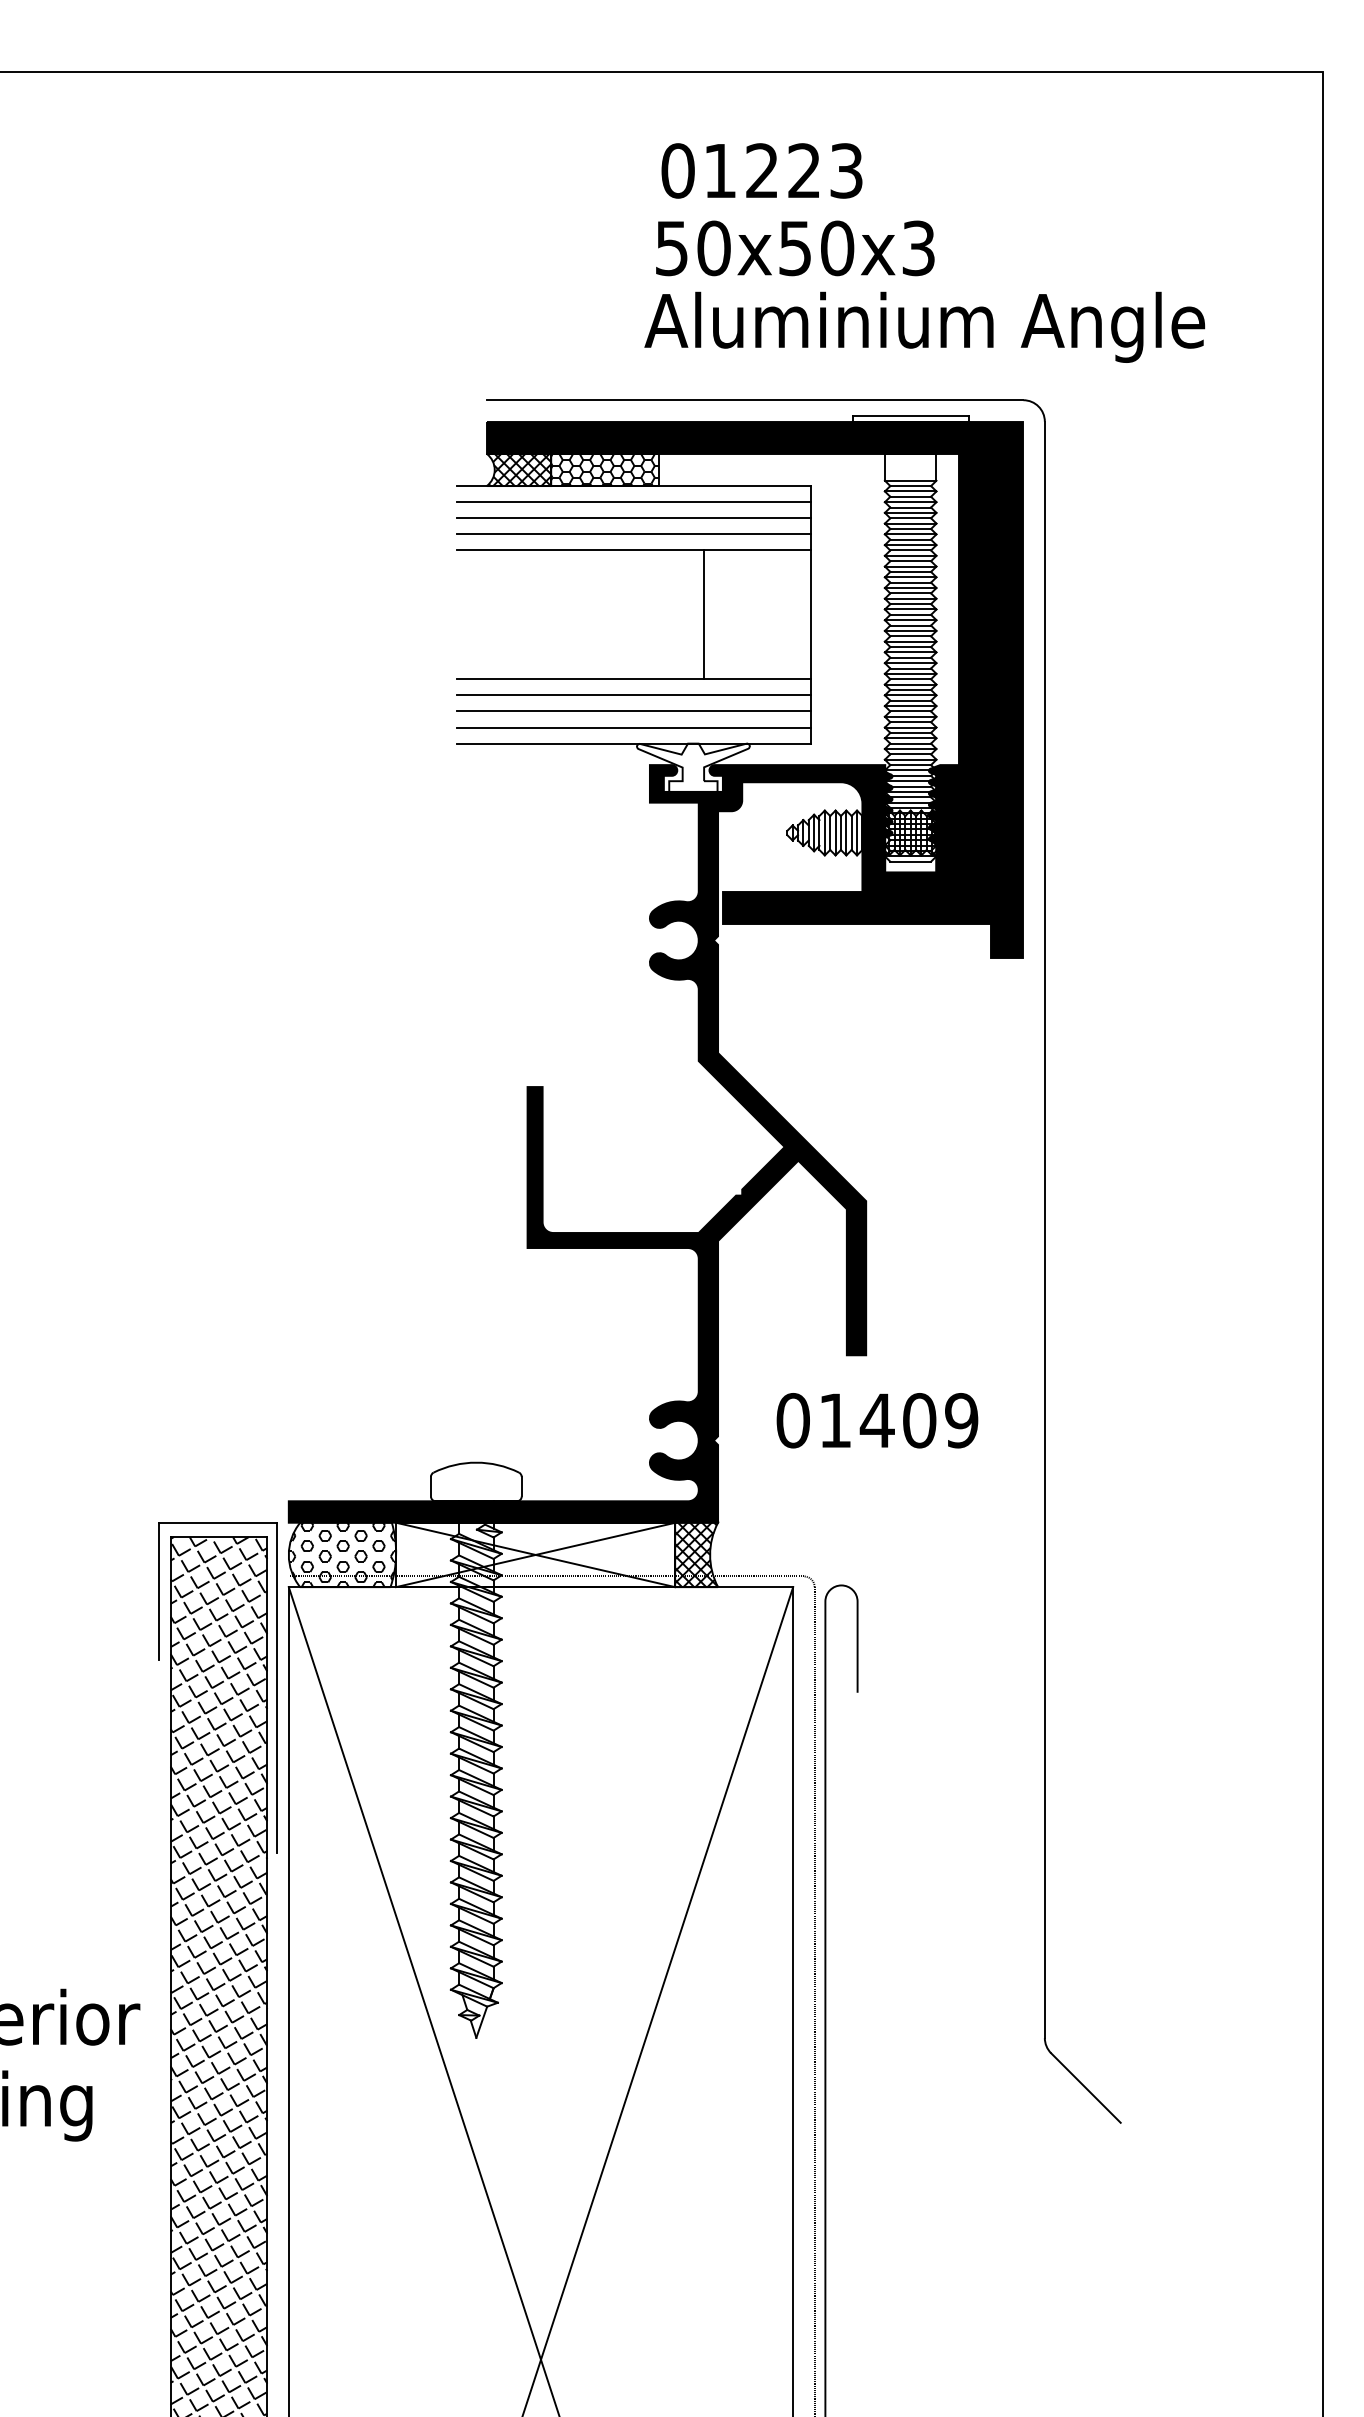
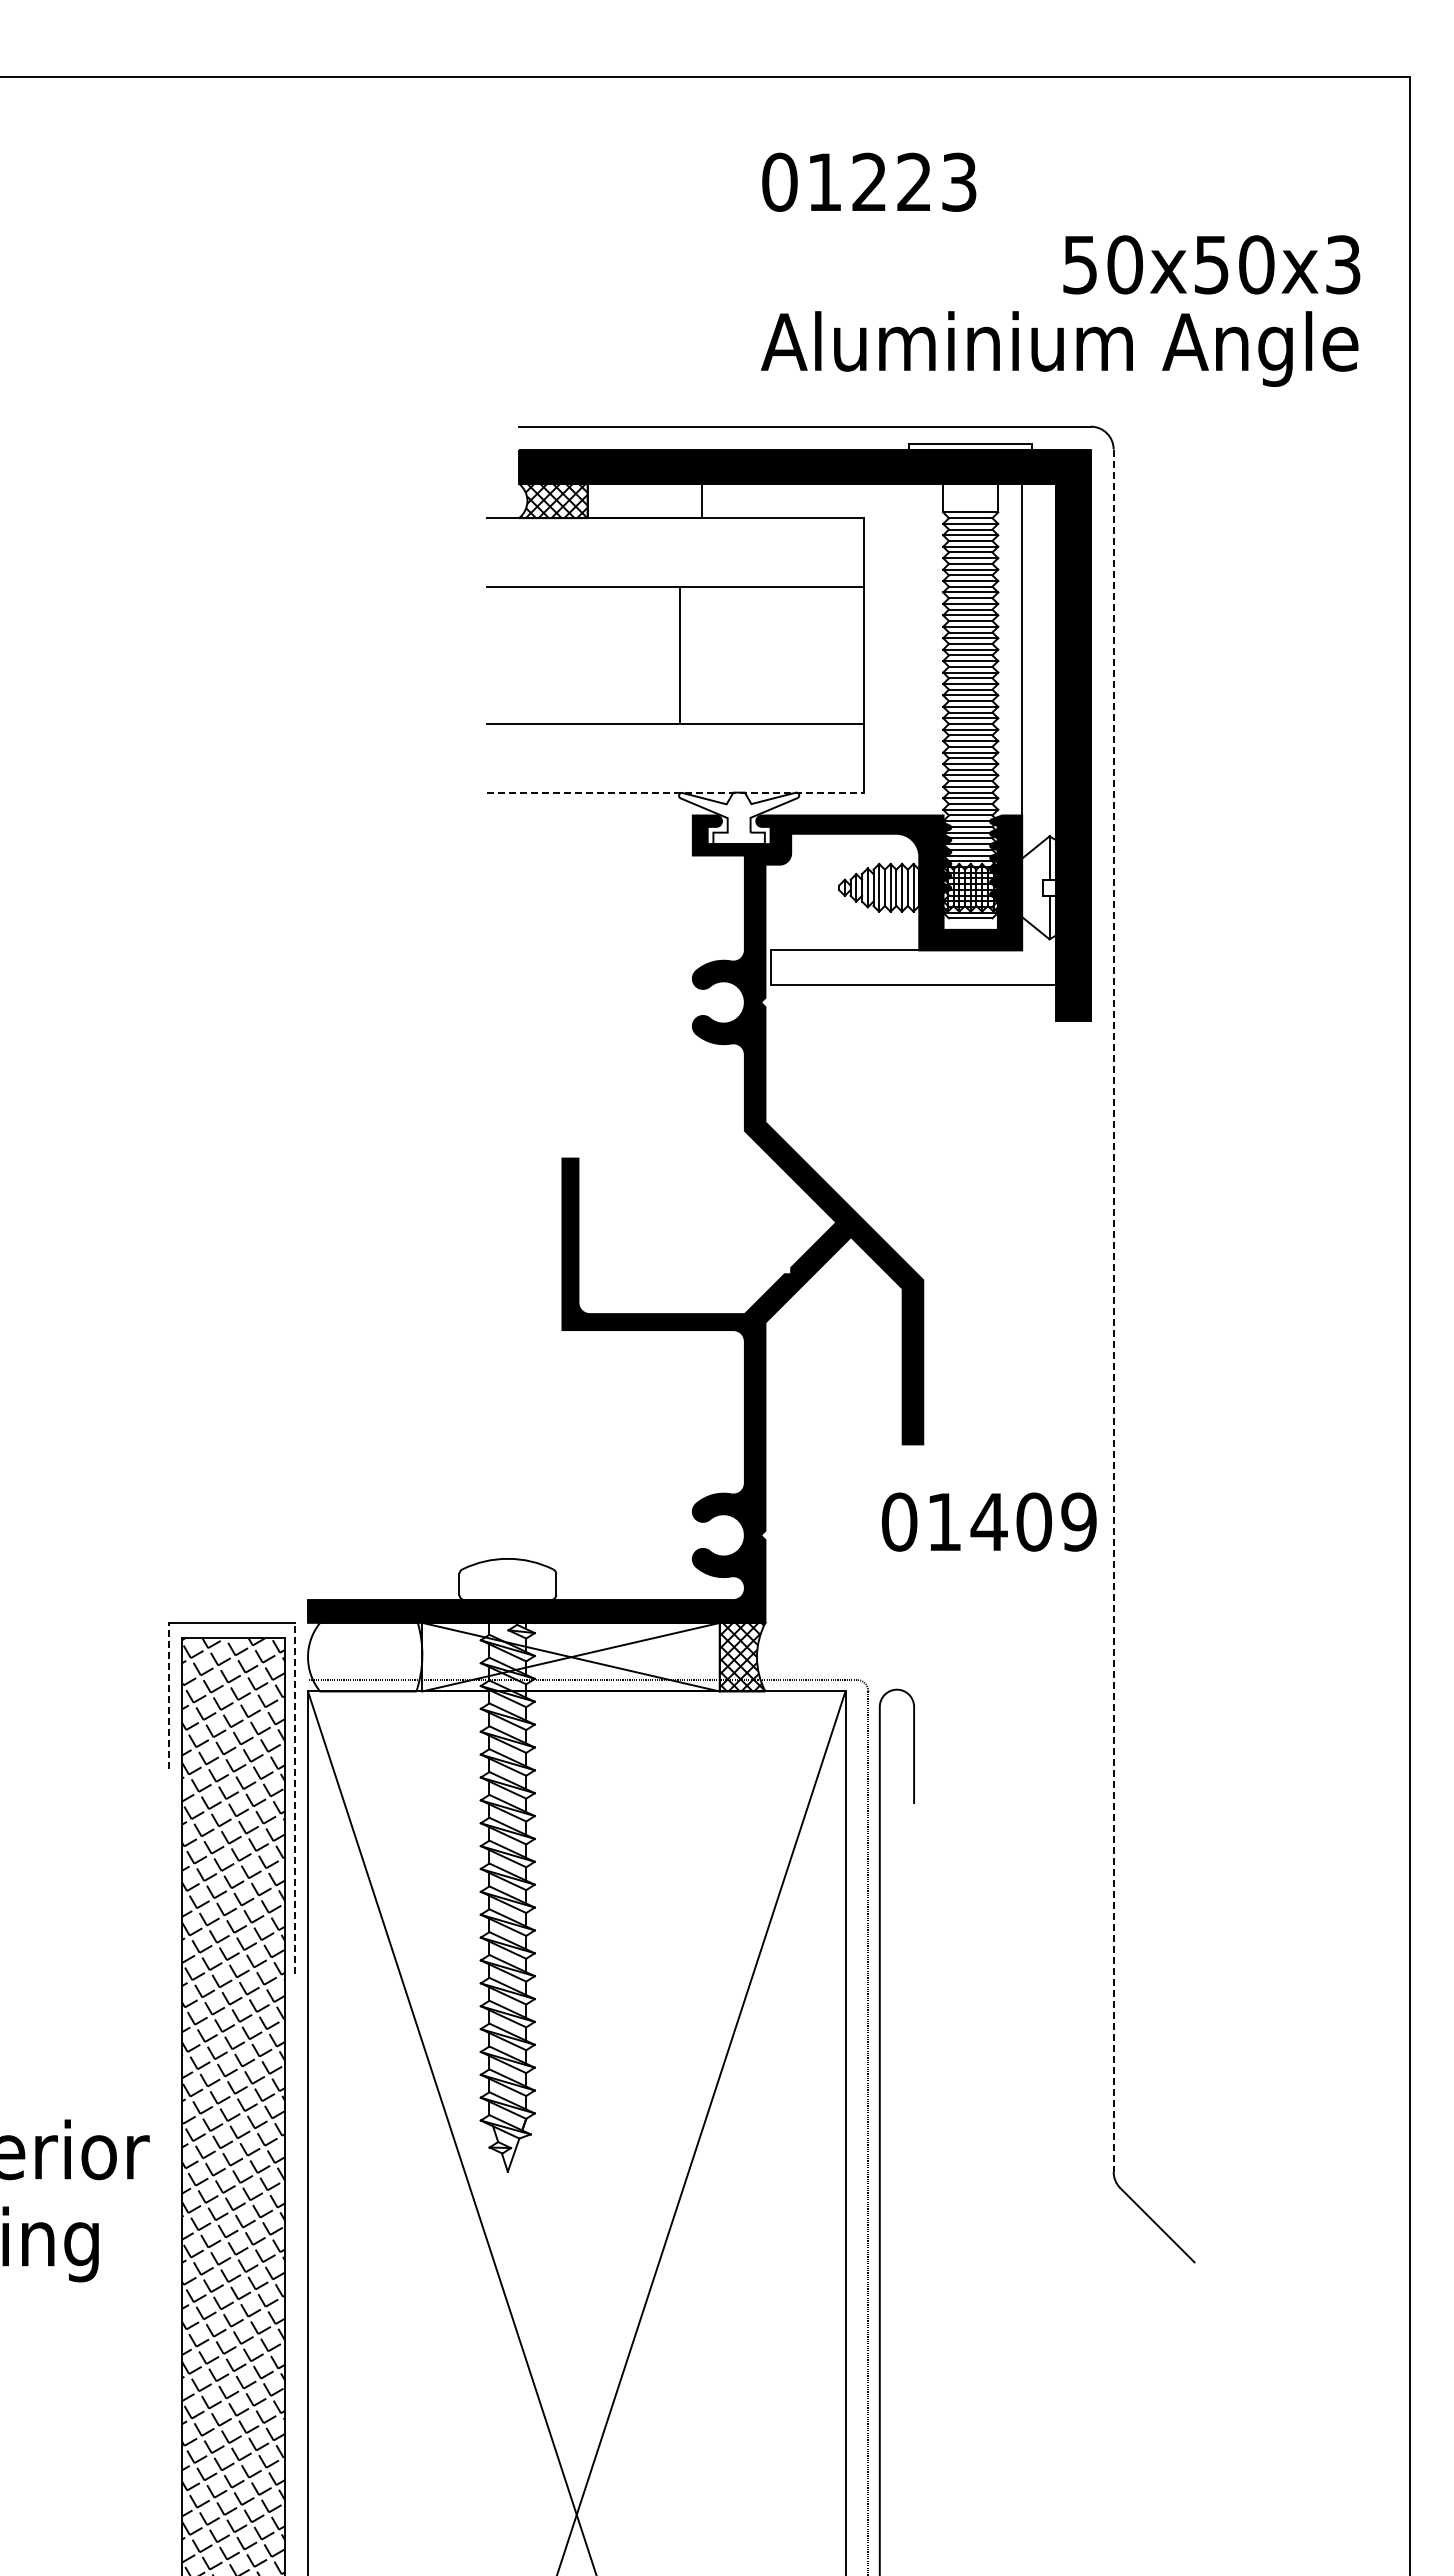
text: (762, 170) -> (869, 181), moved
text: (795, 248) -> (1211, 264), moved
text: (924, 326) -> (1059, 348), moved
hatch: (604, 469) -> (644, 500), removed
line: (633, 502) -> (675, 535), removed
line: (633, 518) -> (675, 552), removed
line: (633, 534) -> (675, 569), removed
line: (704, 614) -> (680, 655), moved
fill: (857, 688) -> (913, 733), removed
line: (633, 695) -> (675, 741), removed
line: (633, 711) -> (675, 758), removed
line: (633, 727) -> (675, 775), removed
line: (633, 743) -> (675, 792), solid -> dashed
line: (1044, 1230) -> (1113, 1311), solid -> dashed
text: (877, 1420) -> (989, 1521), moved
hatch: (342, 1554) -> (365, 1656), removed
line: (158, 1591) -> (169, 1696), solid -> dashed
line: (277, 1687) -> (295, 1798), solid -> dashed

